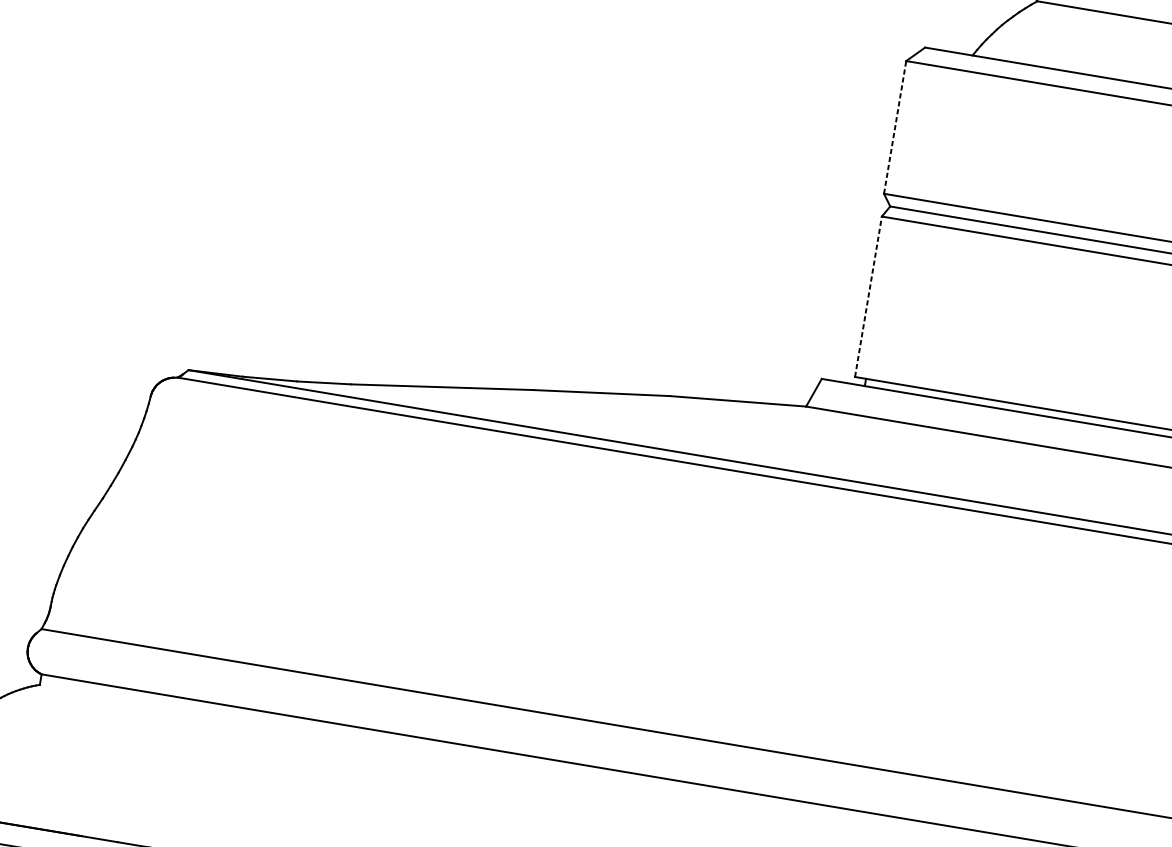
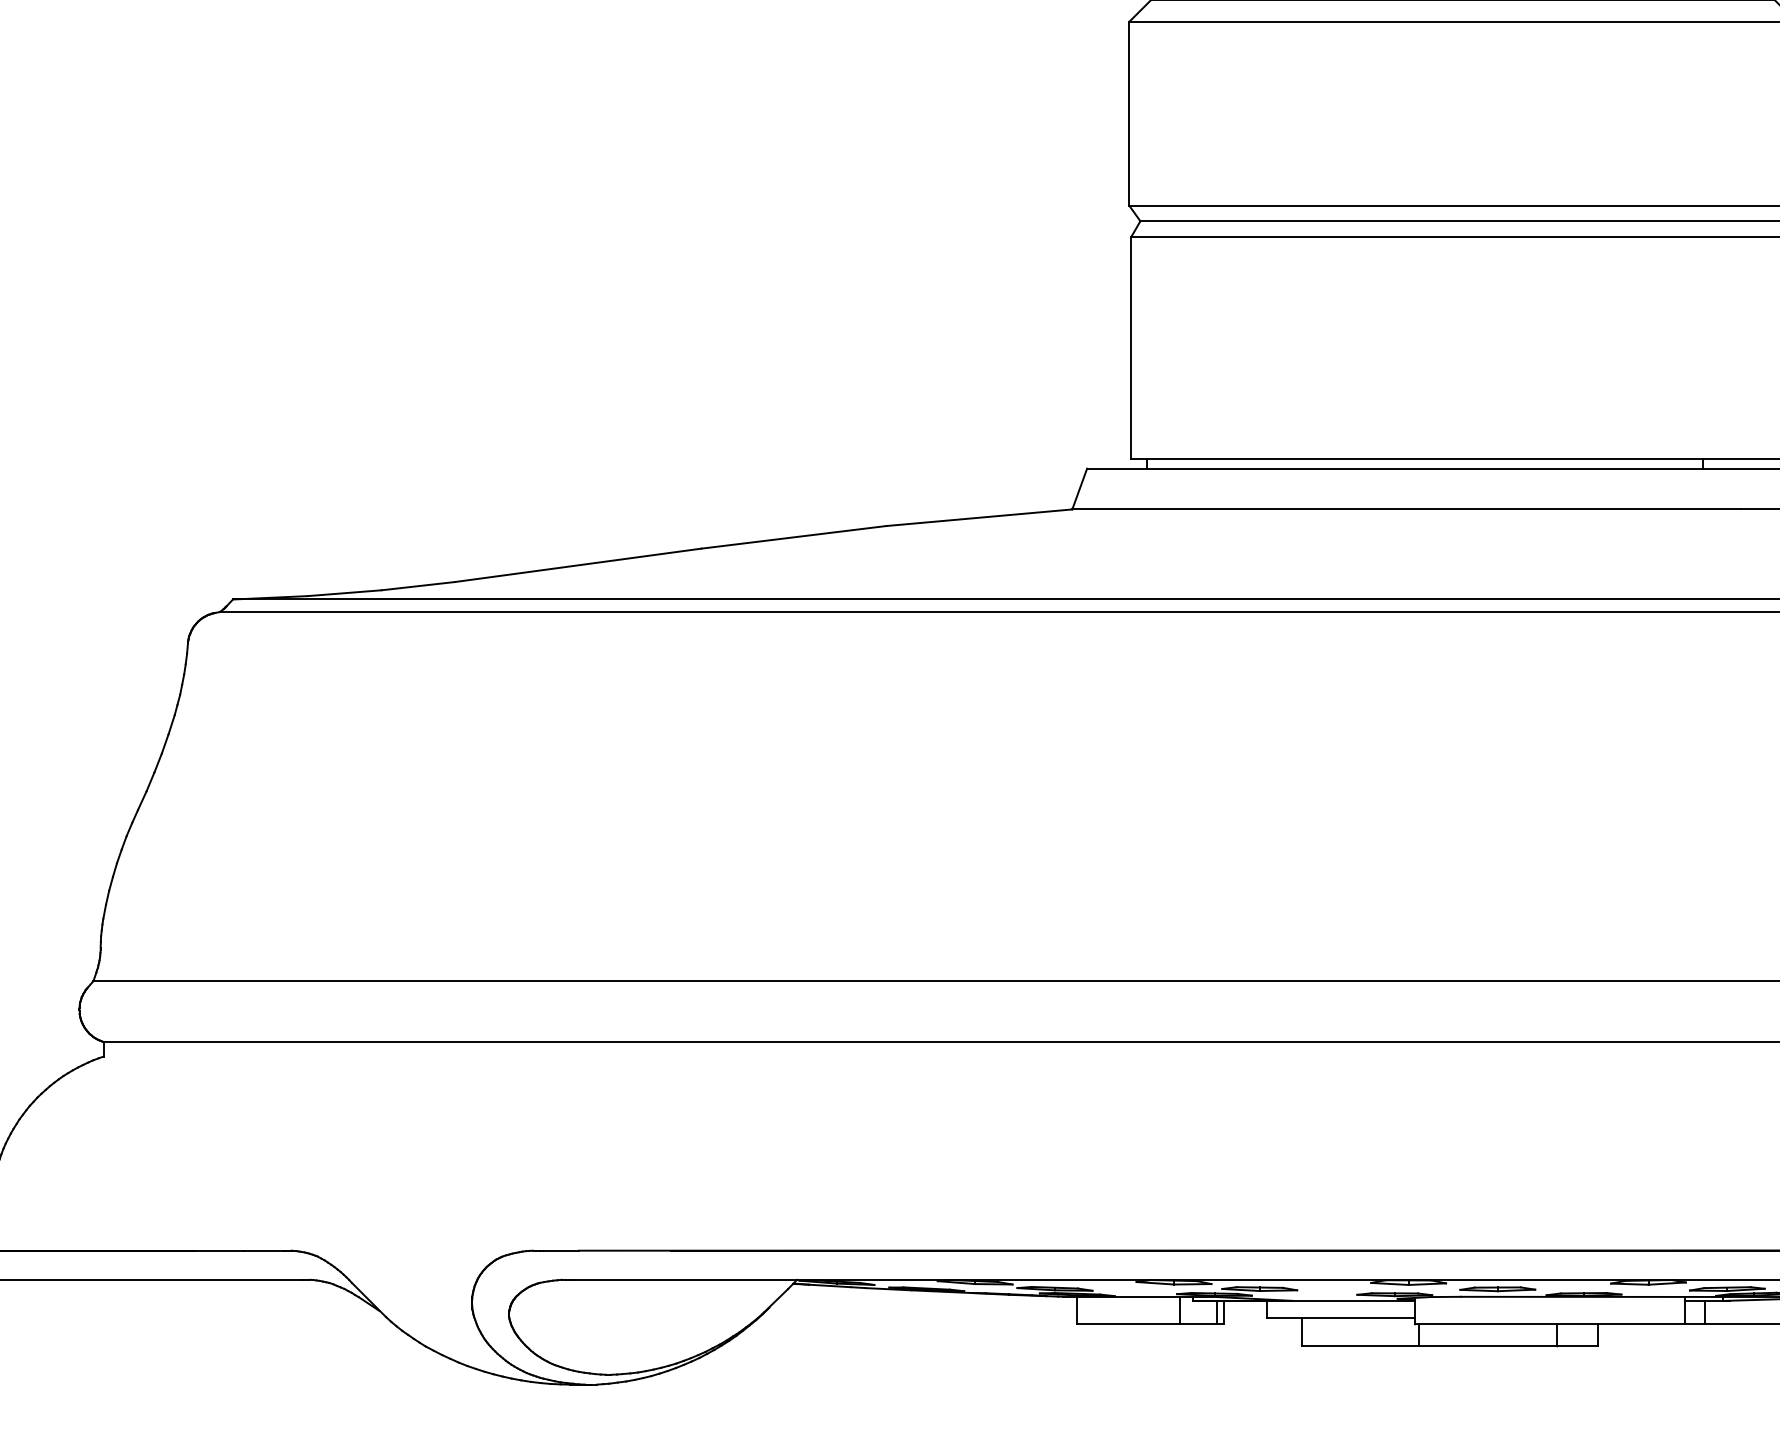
line: (895, 127) -> (1129, 113), dashed -> solid
line: (868, 296) -> (1131, 347), dashed -> solid

